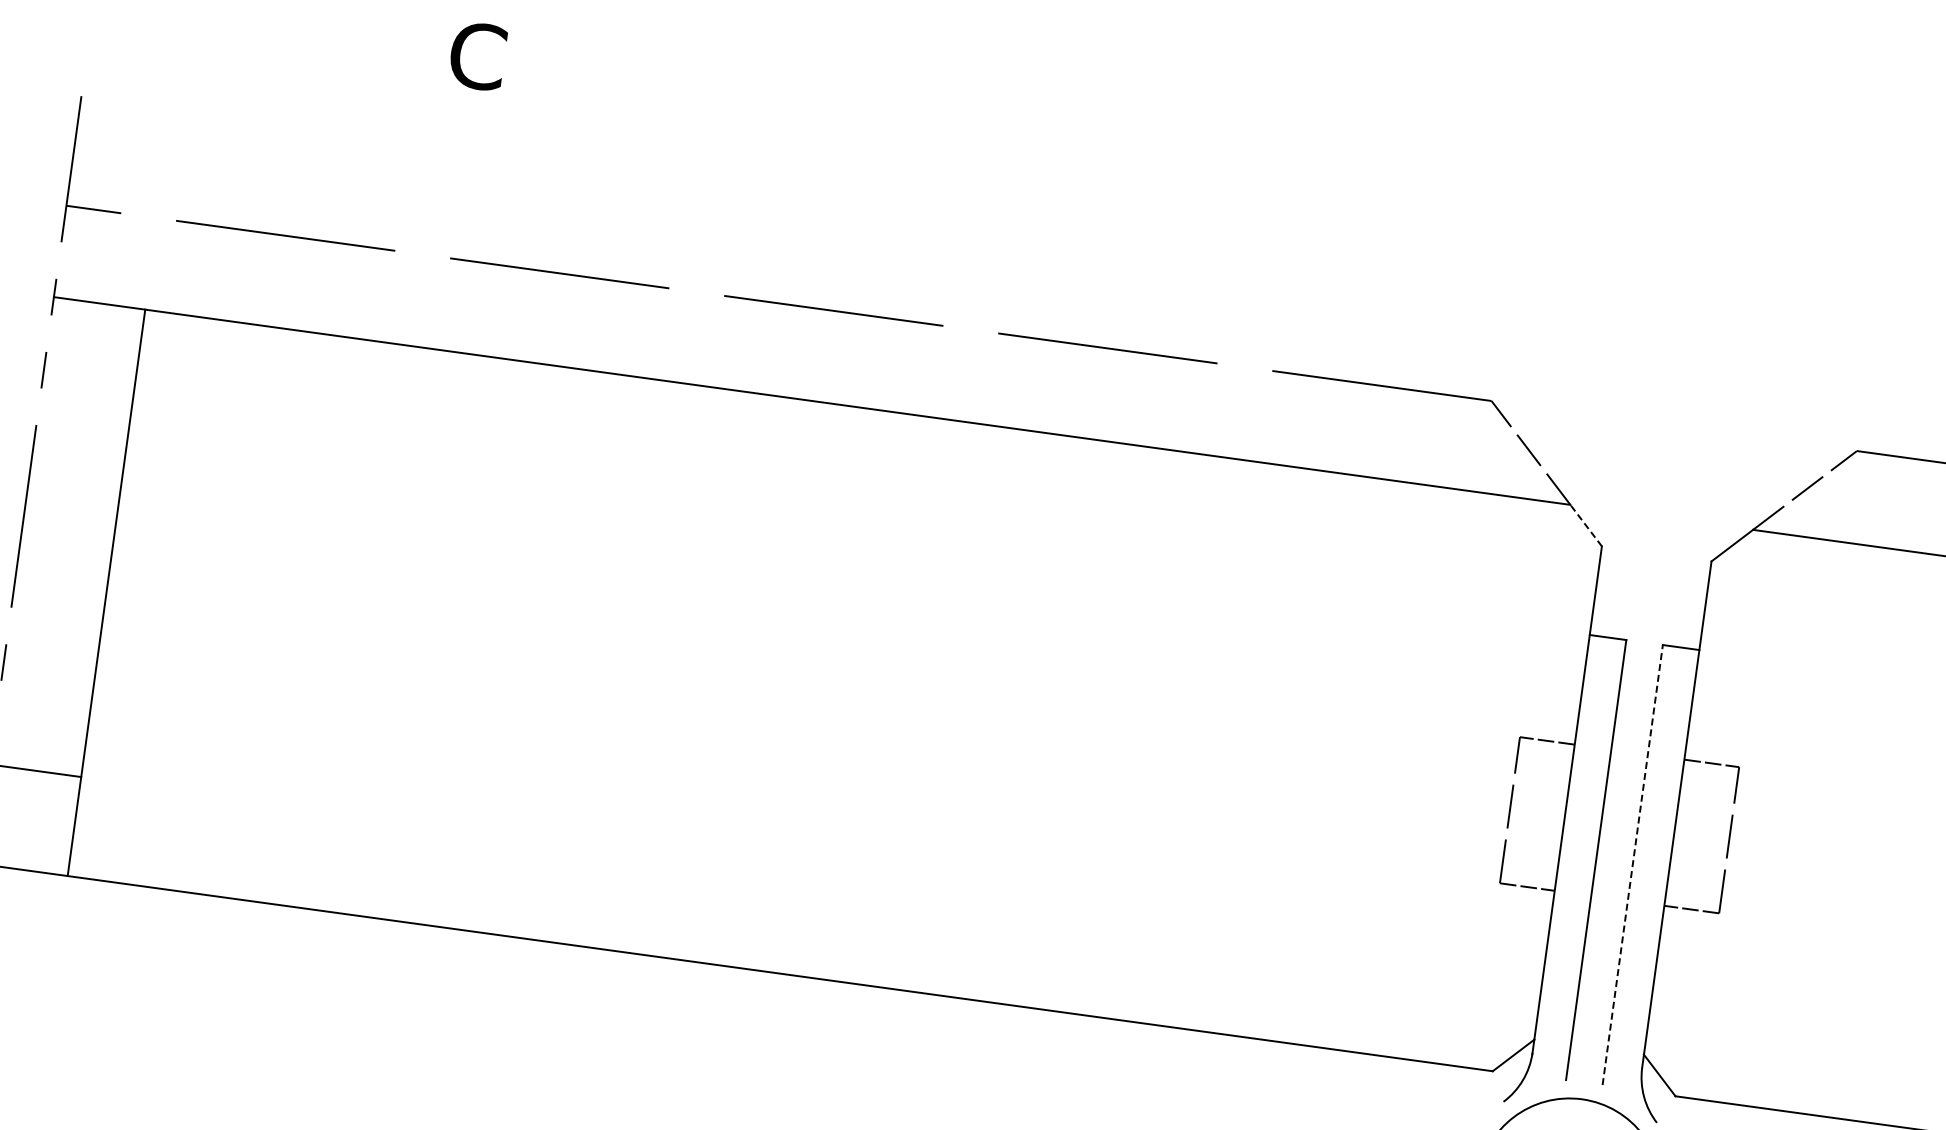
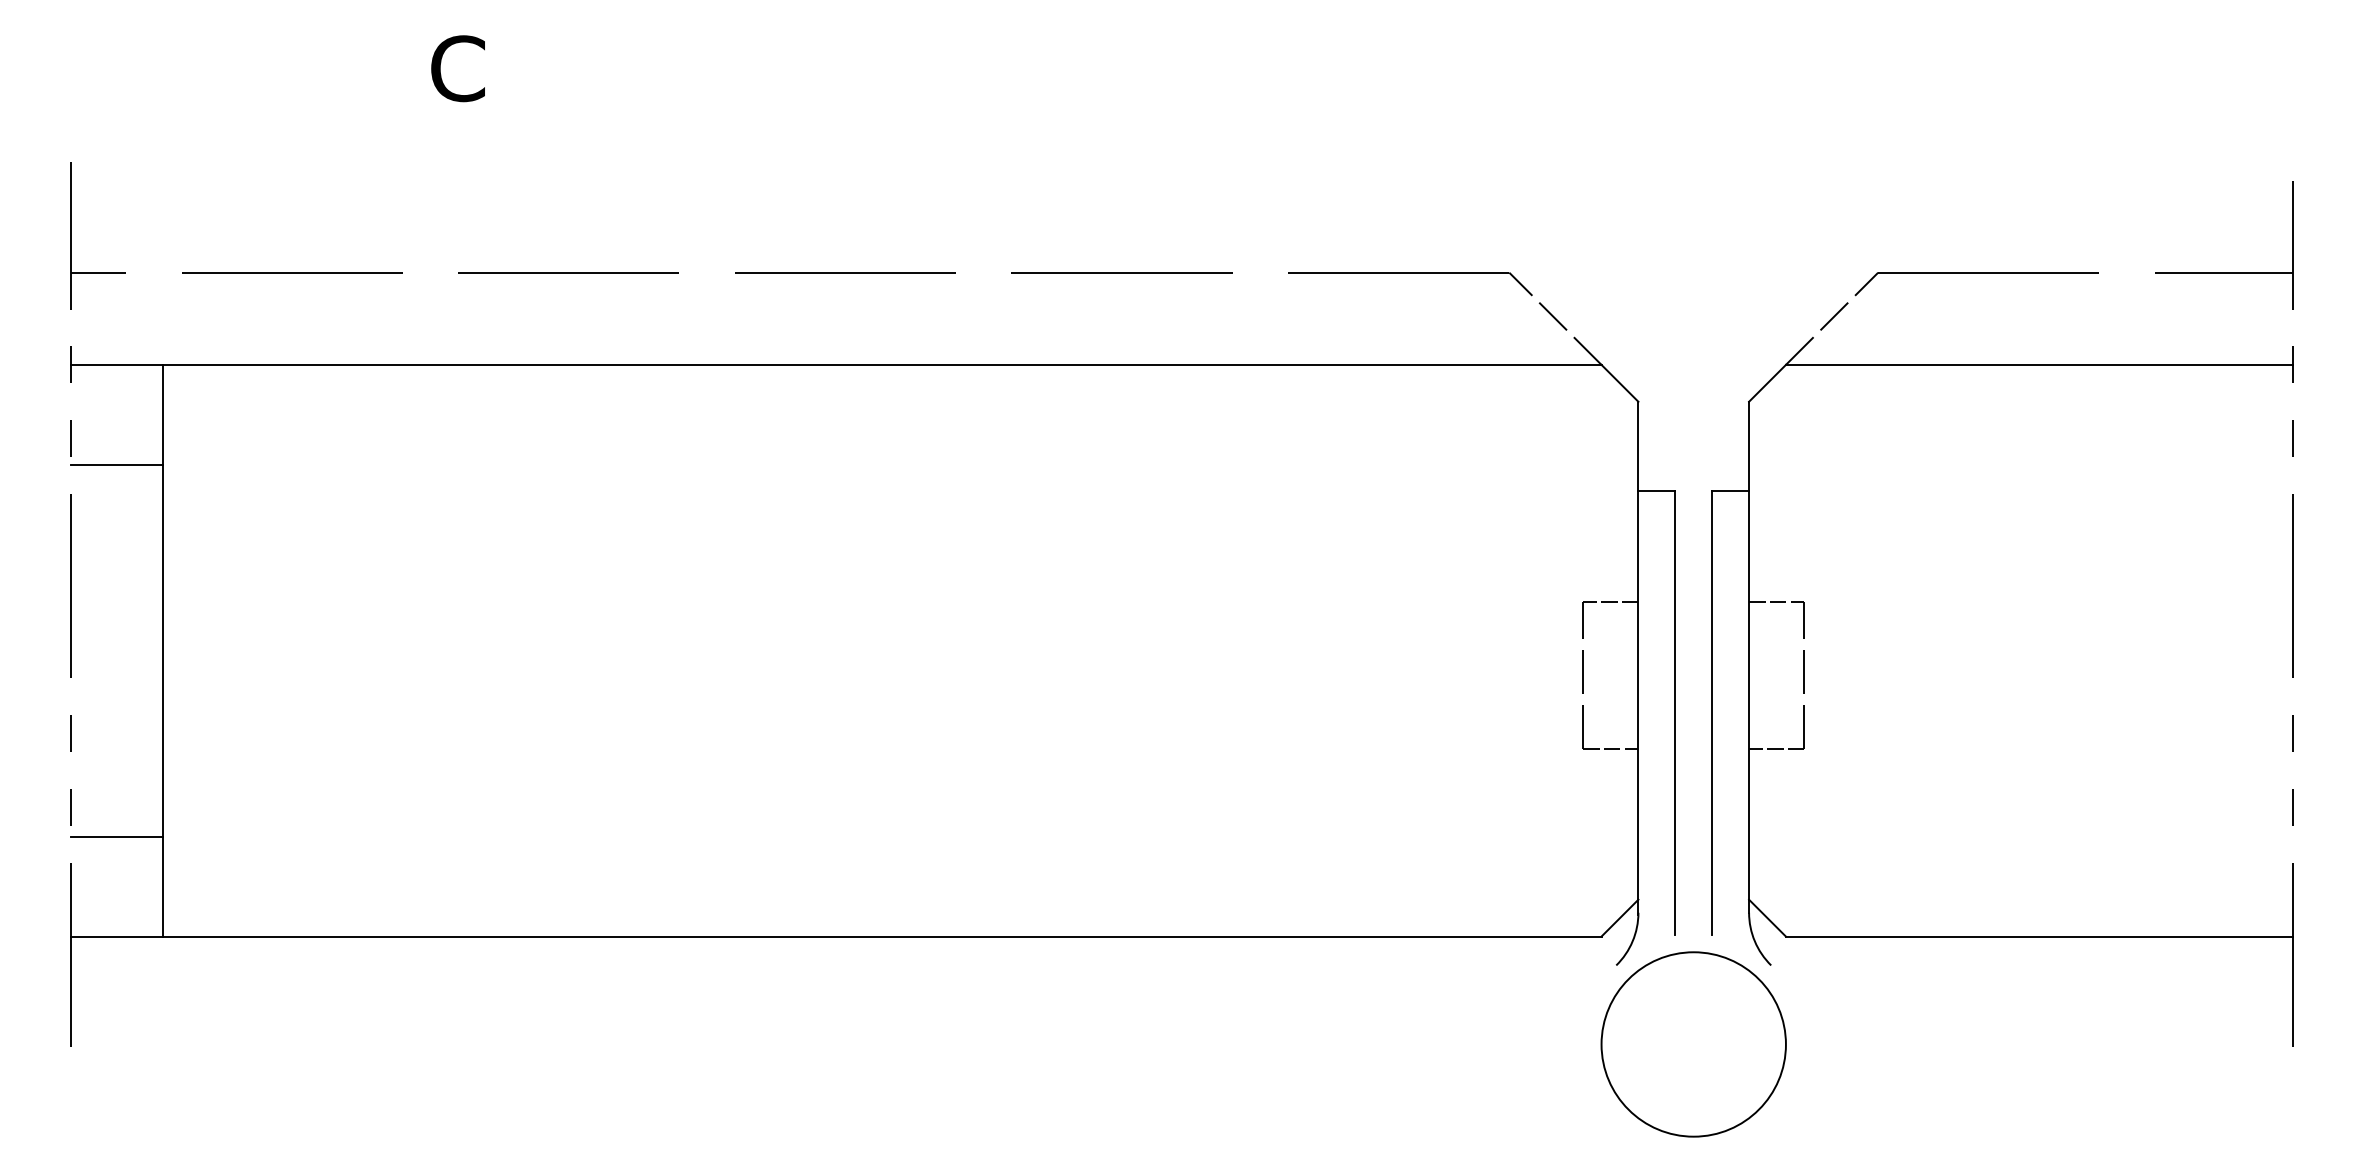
line: (85, 401) -> (116, 464), added
line: (1585, 525) -> (1619, 383), dashed -> solid
line: (1633, 864) -> (1712, 712), dashed -> solid

